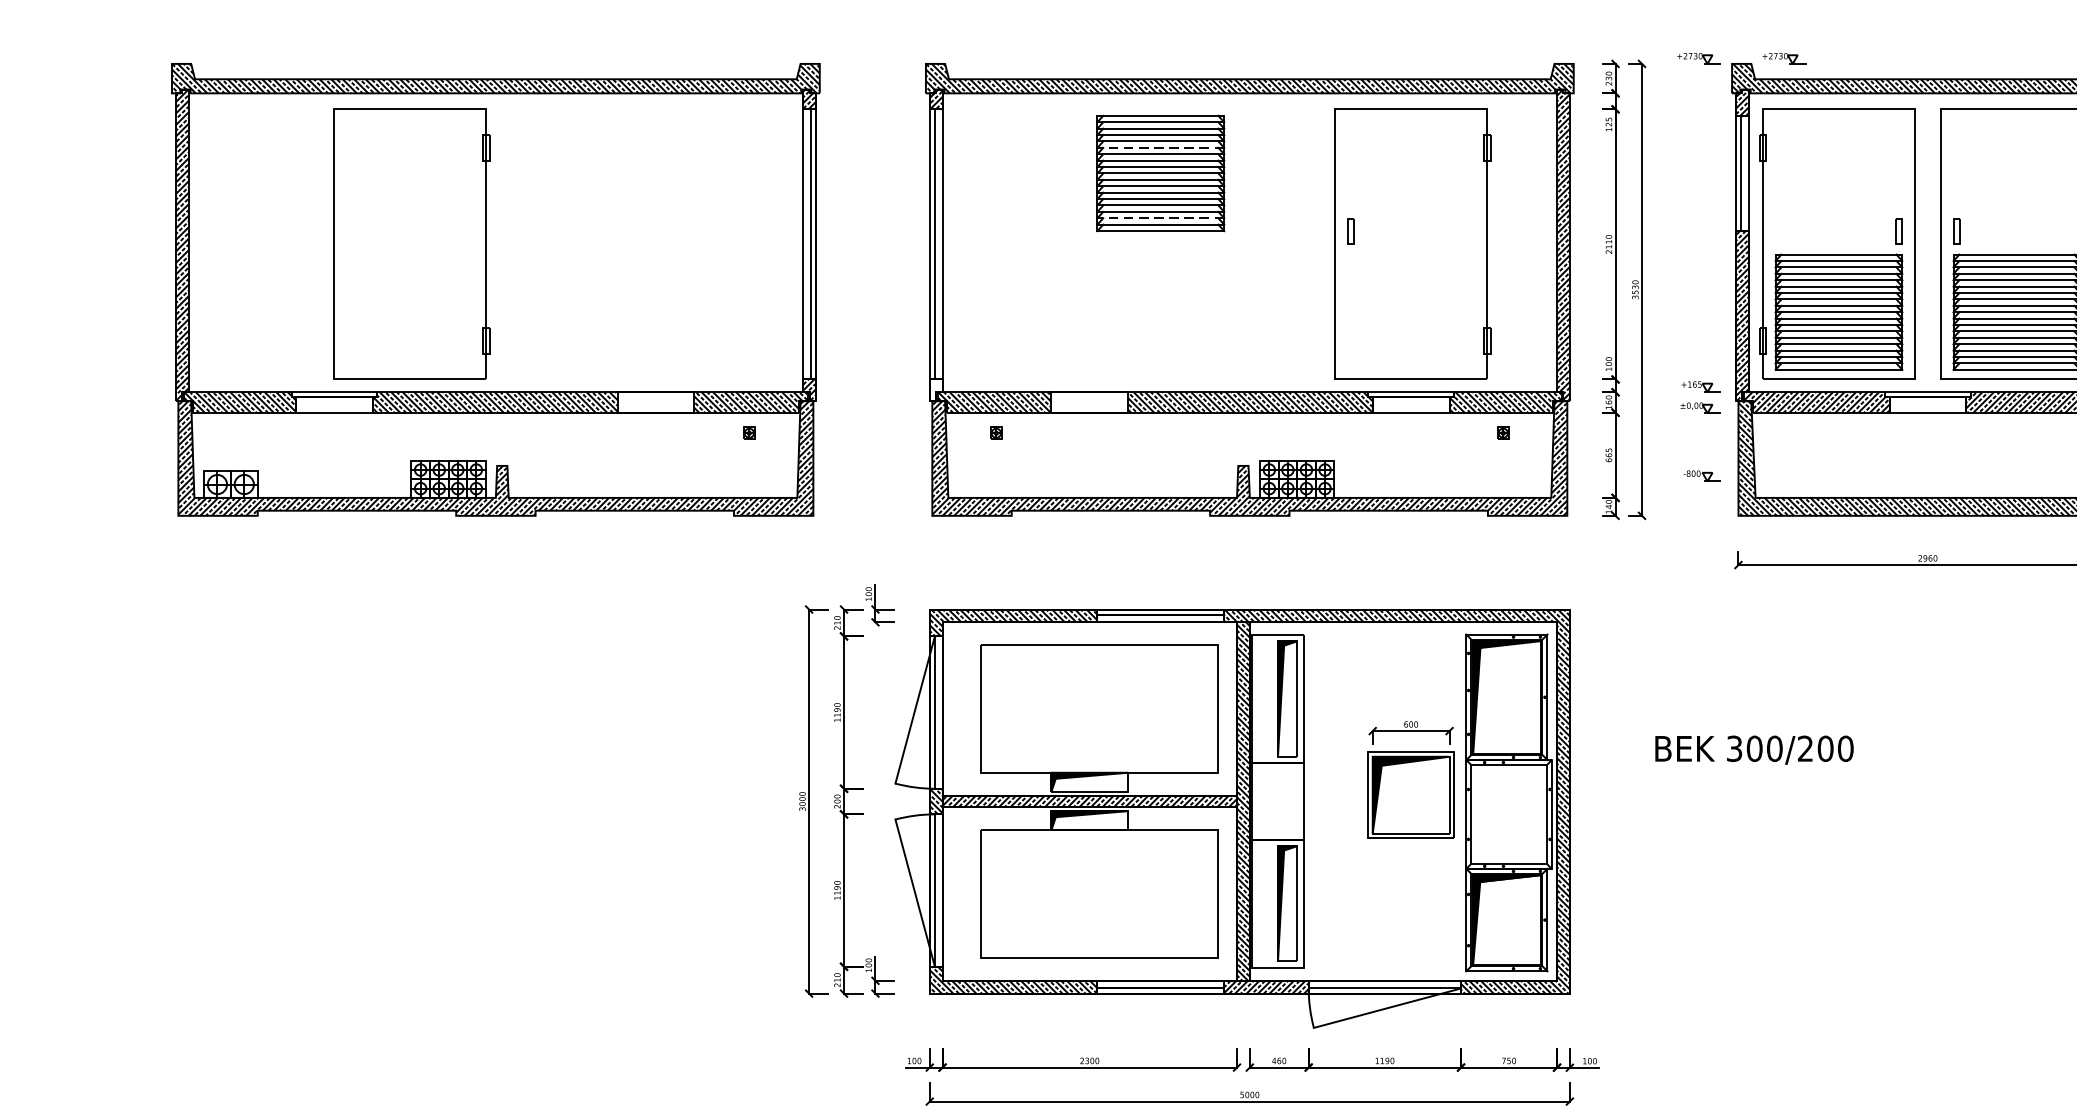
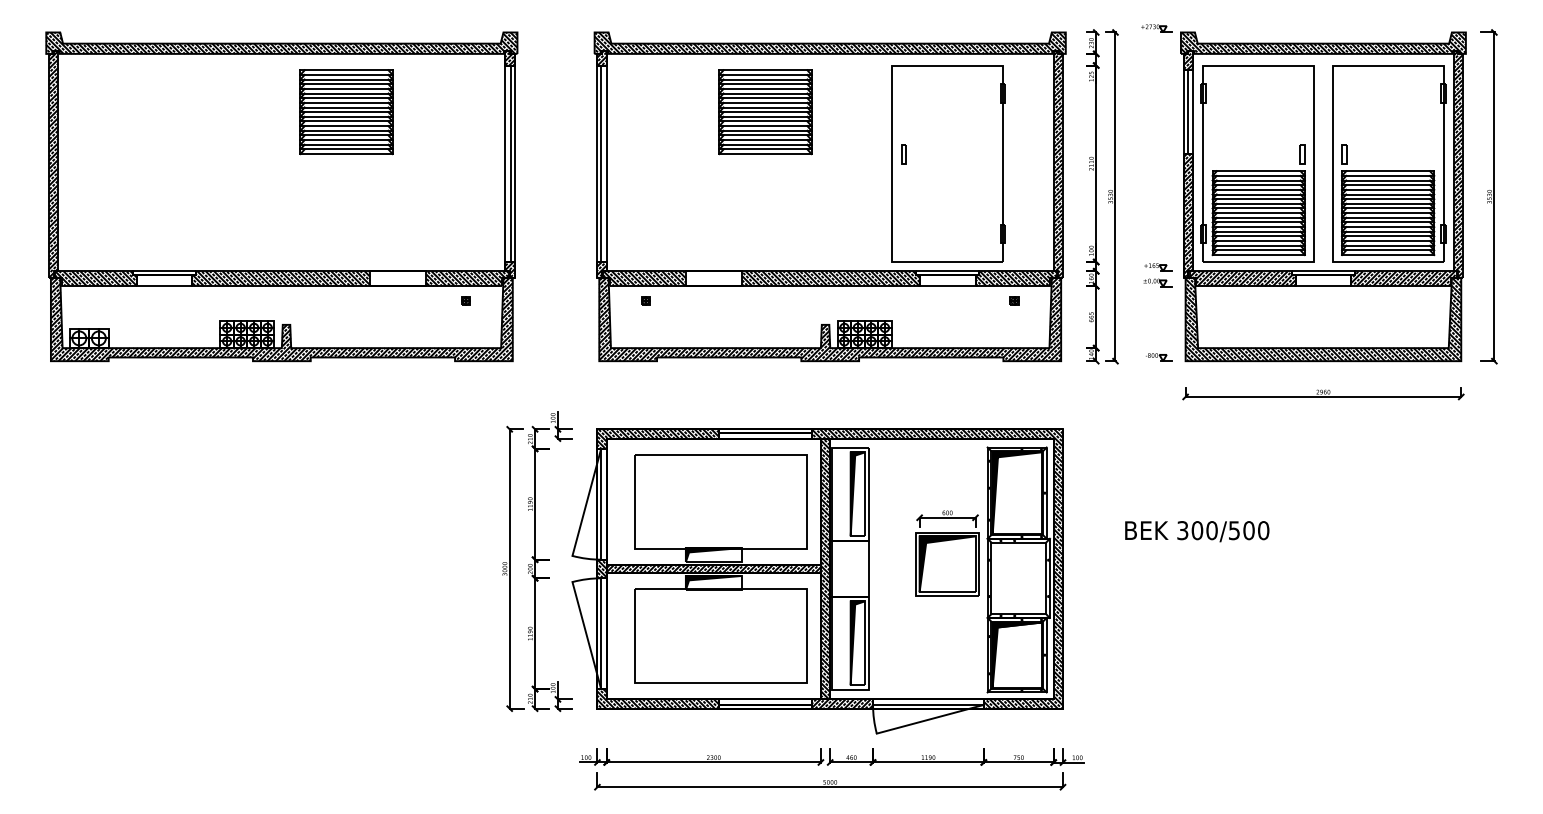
part: (1783, 58) -> (1218, 28), removed
line: (1160, 147) -> (765, 93), dashed -> solid
part: (584, 173) -> (346, 112), added
line: (1160, 217) -> (765, 144), dashed -> solid
part: (411, 244) -> (220, 163), removed
hatch: (935, 389) -> (601, 269), added
part: (1702, 476) -> (1159, 357), moved
text: (1804, 748) -> (1233, 530), 300/200 -> 300/500

